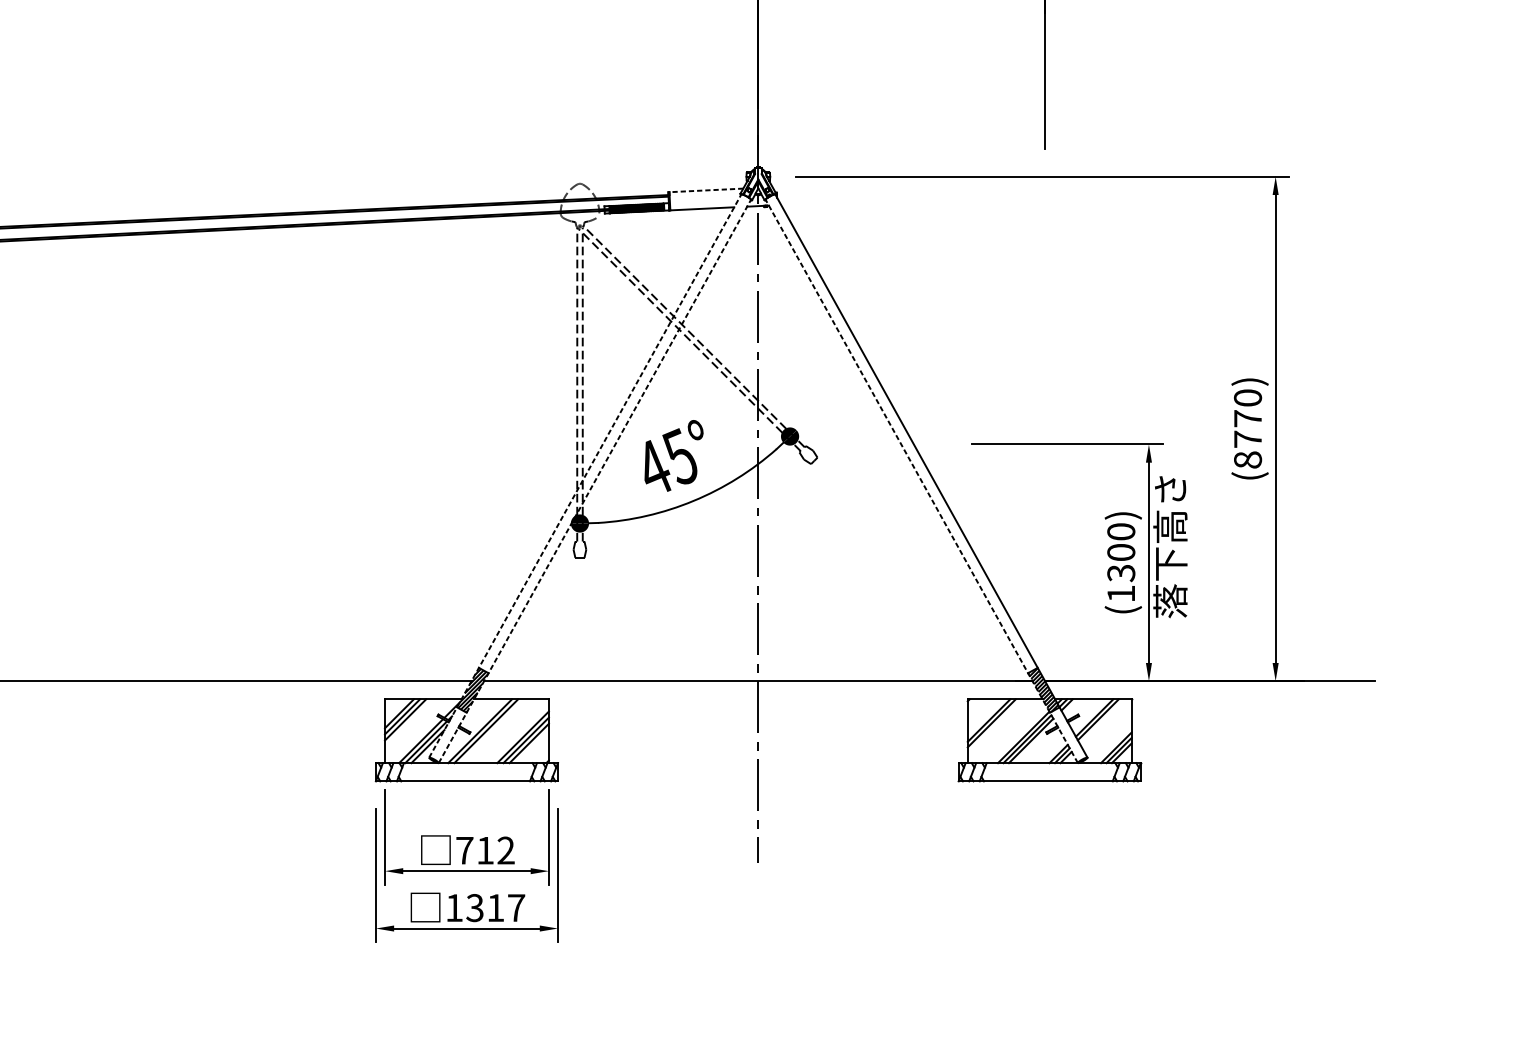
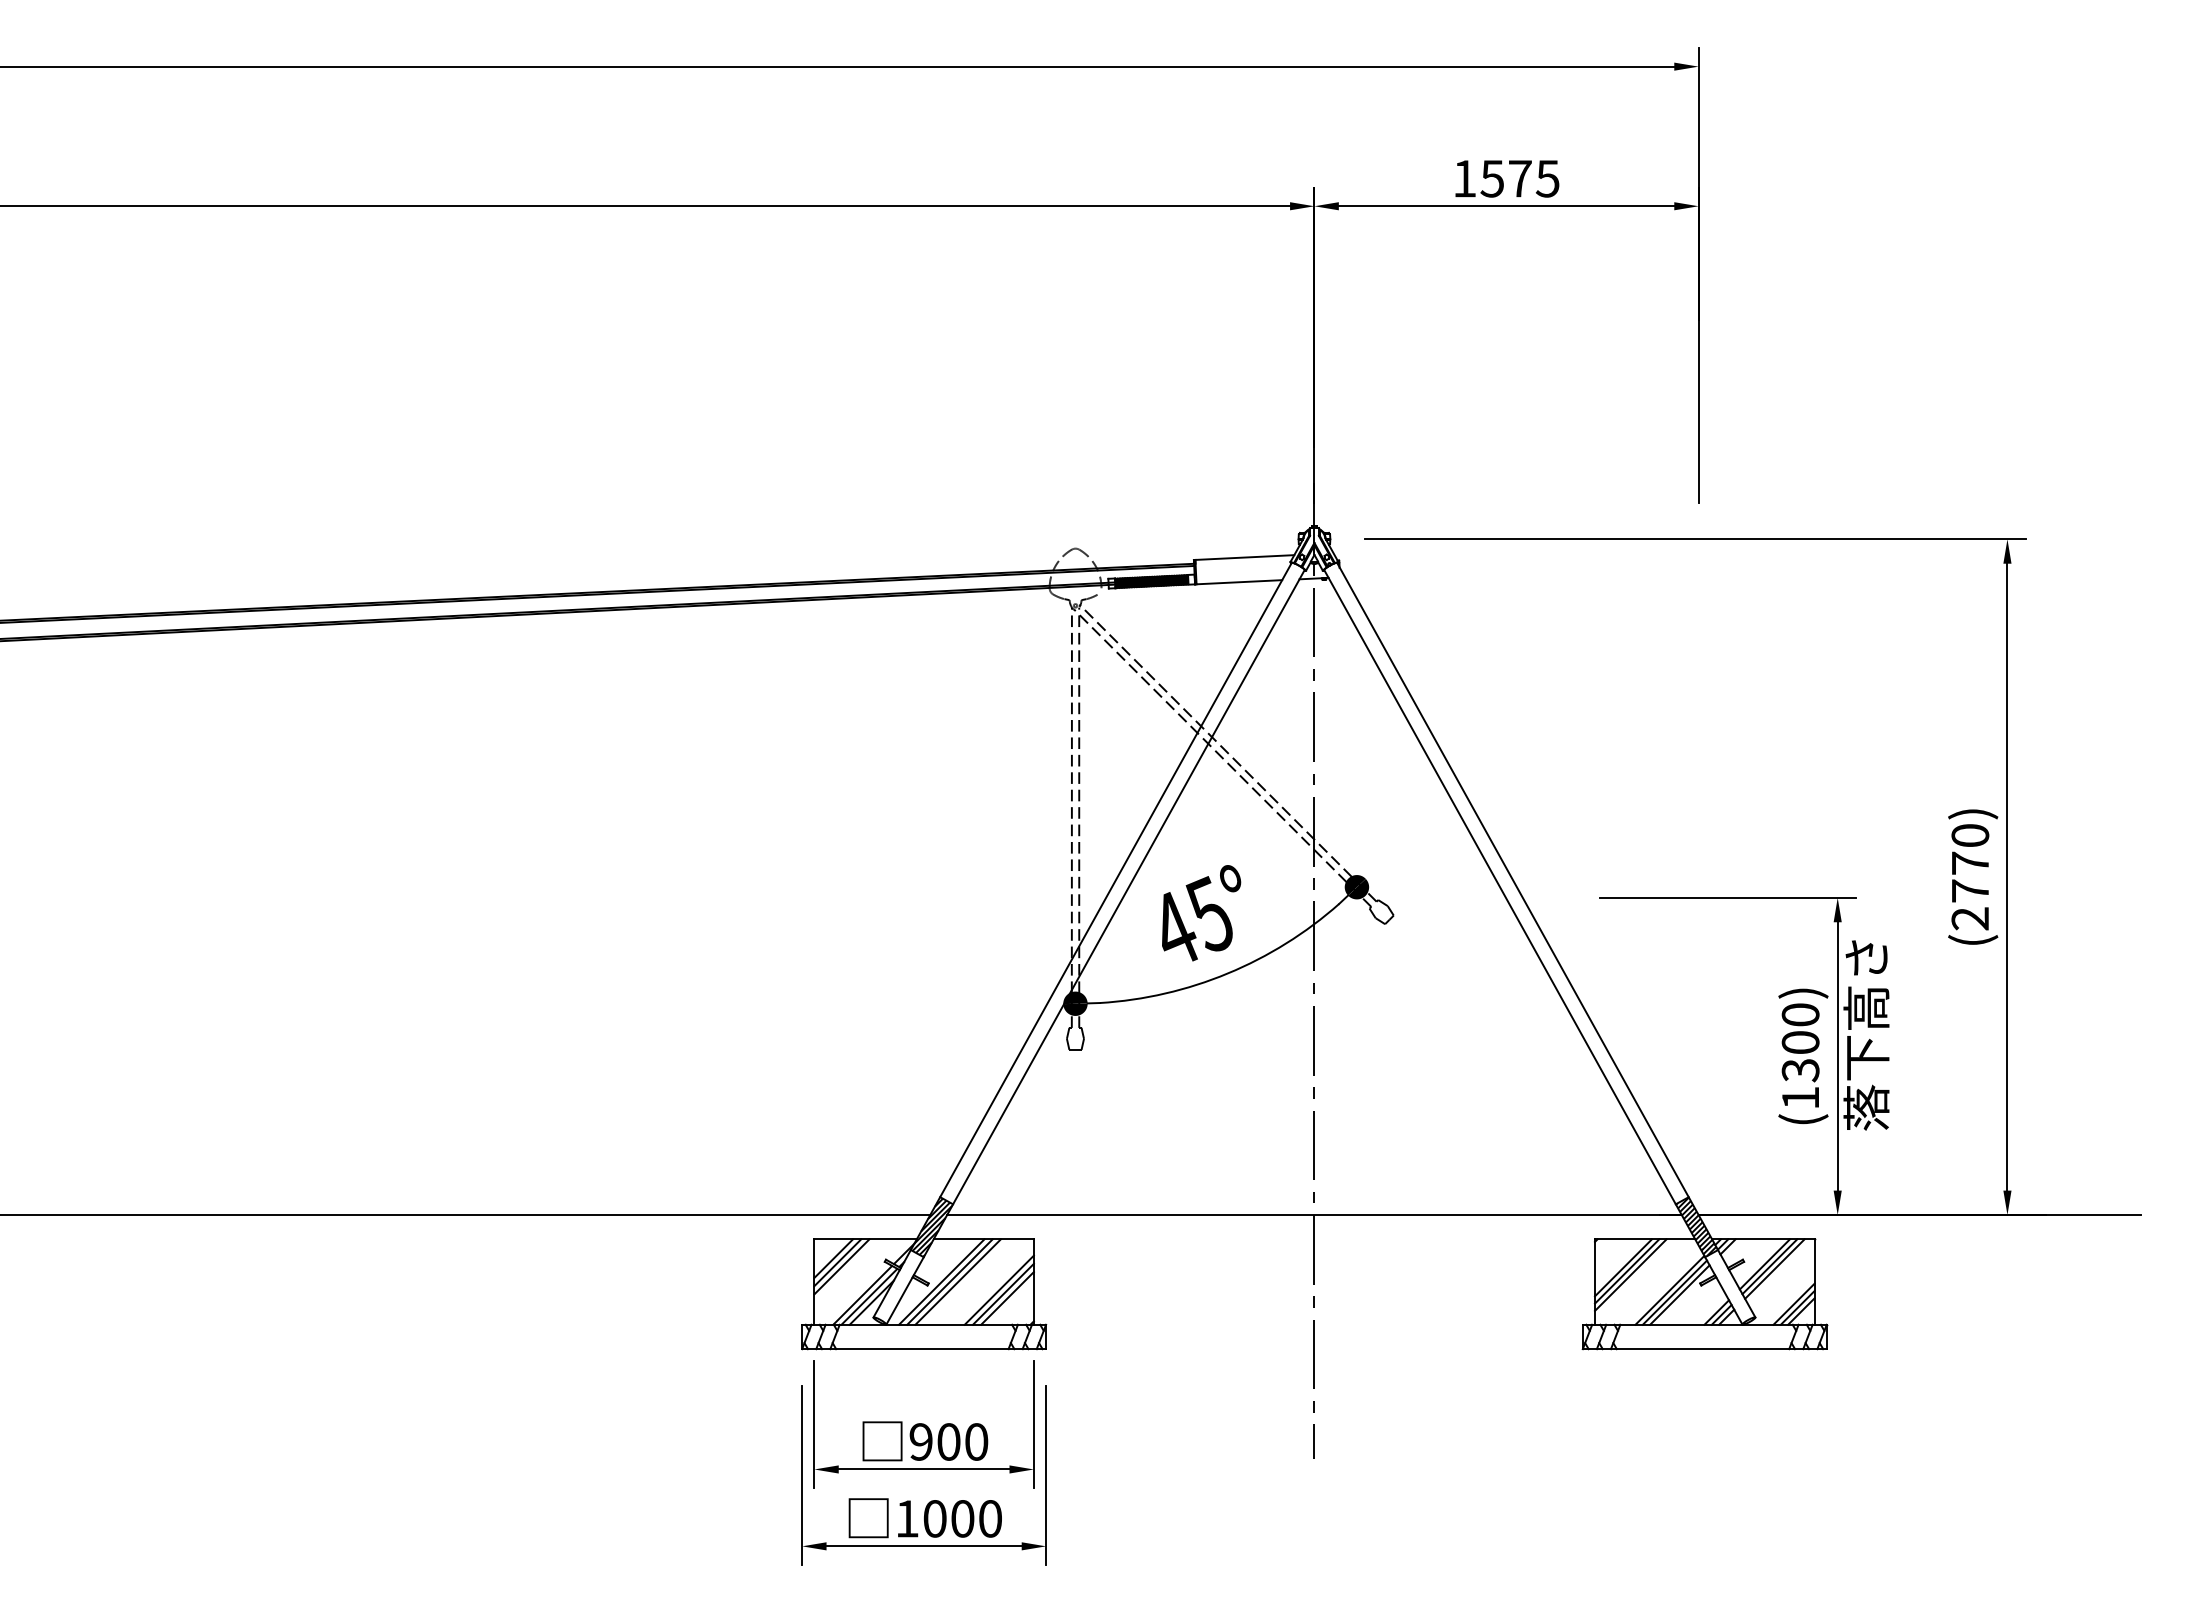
line: (706, 190) -> (1244, 557), dashed -> solid
text: (1248, 459) -> (1970, 918), (8770) -> (2770)
line: (585, 475) -> (1082, 939), dashed -> solid
line: (594, 480) -> (1095, 946), dashed -> solid
line: (921, 480) -> (1533, 946), dashed -> solid
line: (1101, 721) -> (1774, 1268), added
line: (994, 725) -> (1630, 1274), added
line: (491, 730) -> (957, 1281), added
text: (485, 850) -> (948, 1441), 712 -> 900
text: (495, 907) -> (962, 1518), 1317 -> 1000

